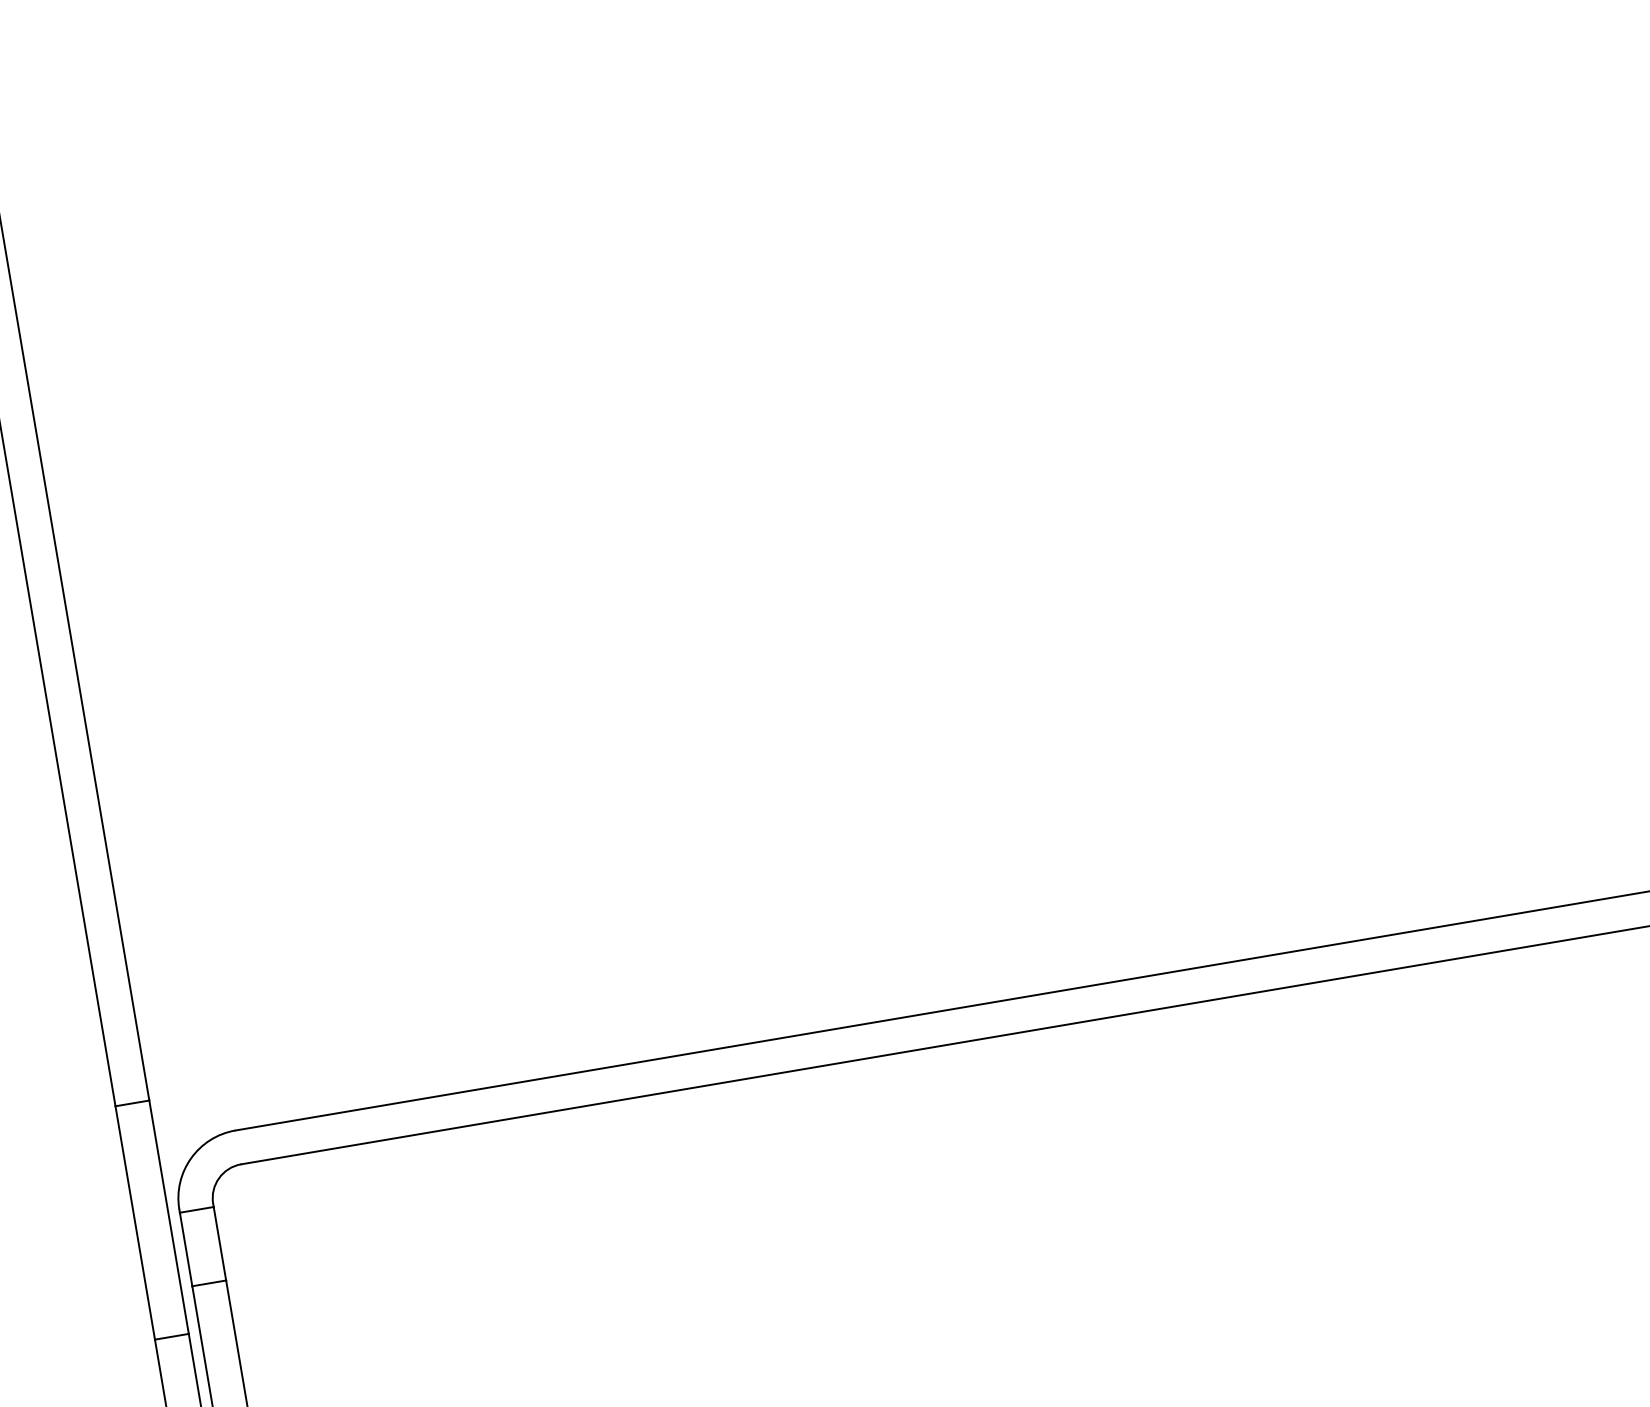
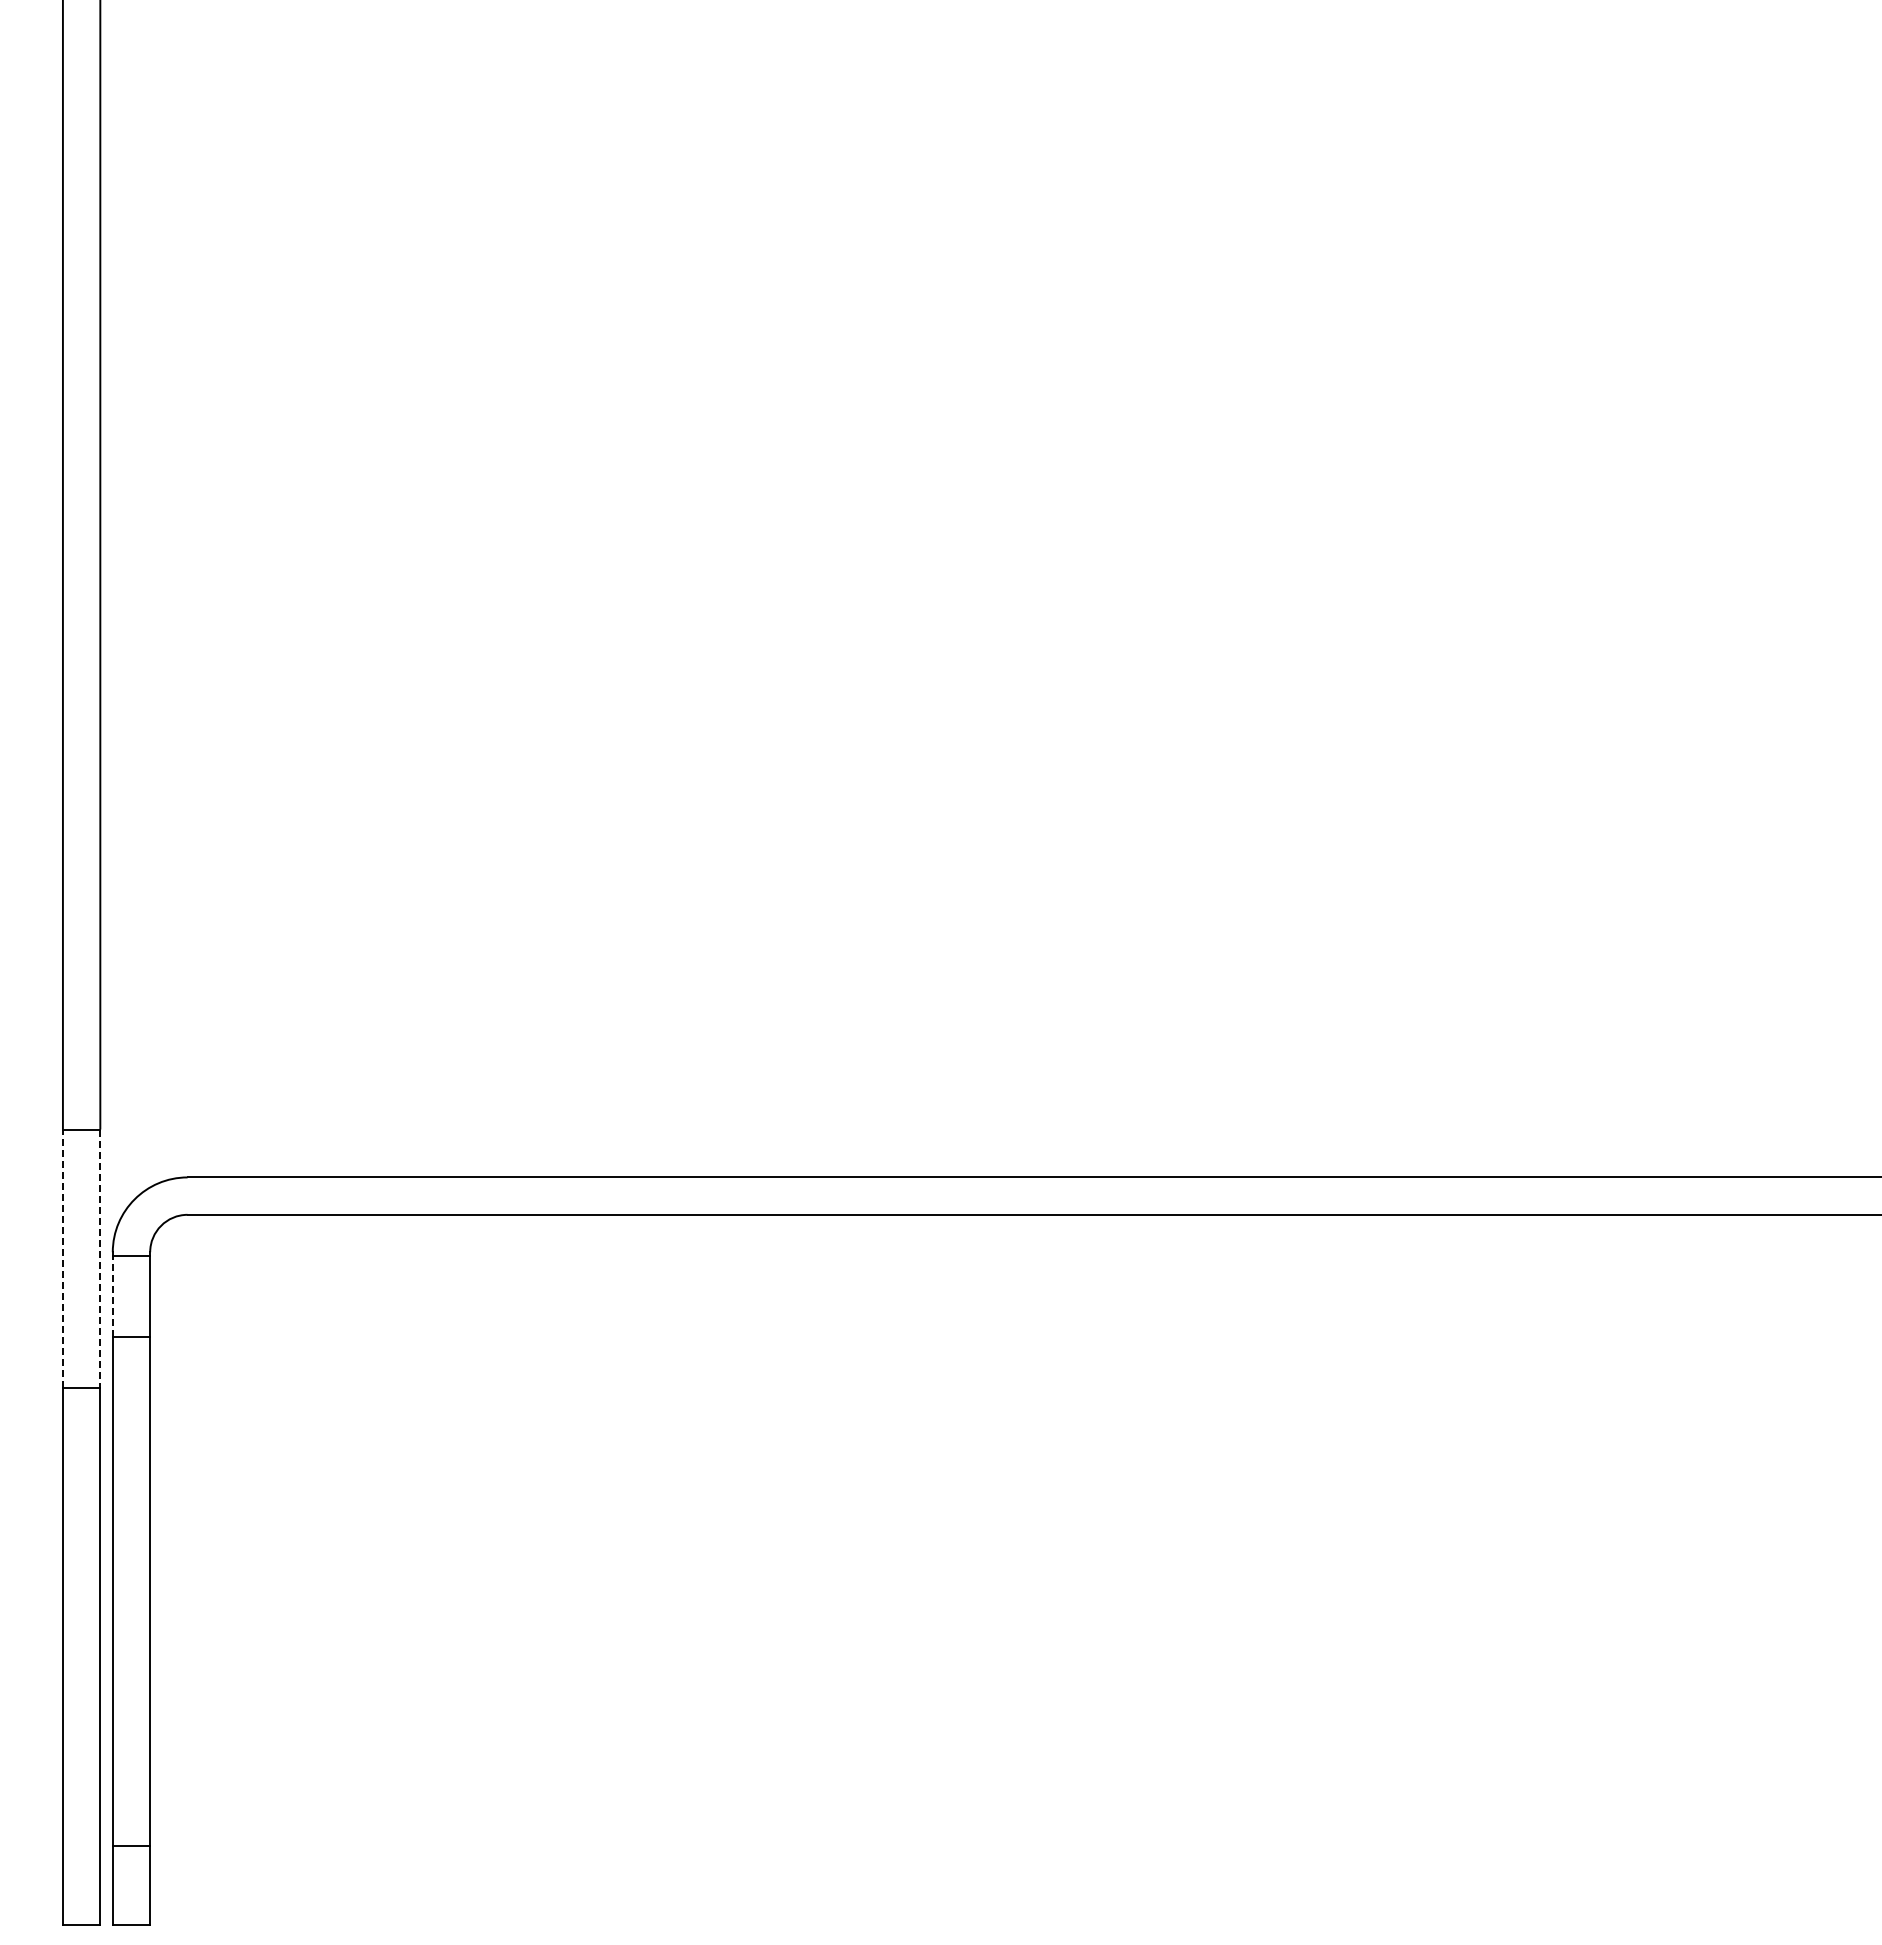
line: (169, 1218) -> (100, 1259), solid -> dashed
line: (134, 1222) -> (62, 1258), solid -> dashed
line: (185, 1249) -> (112, 1296), solid -> dashed

